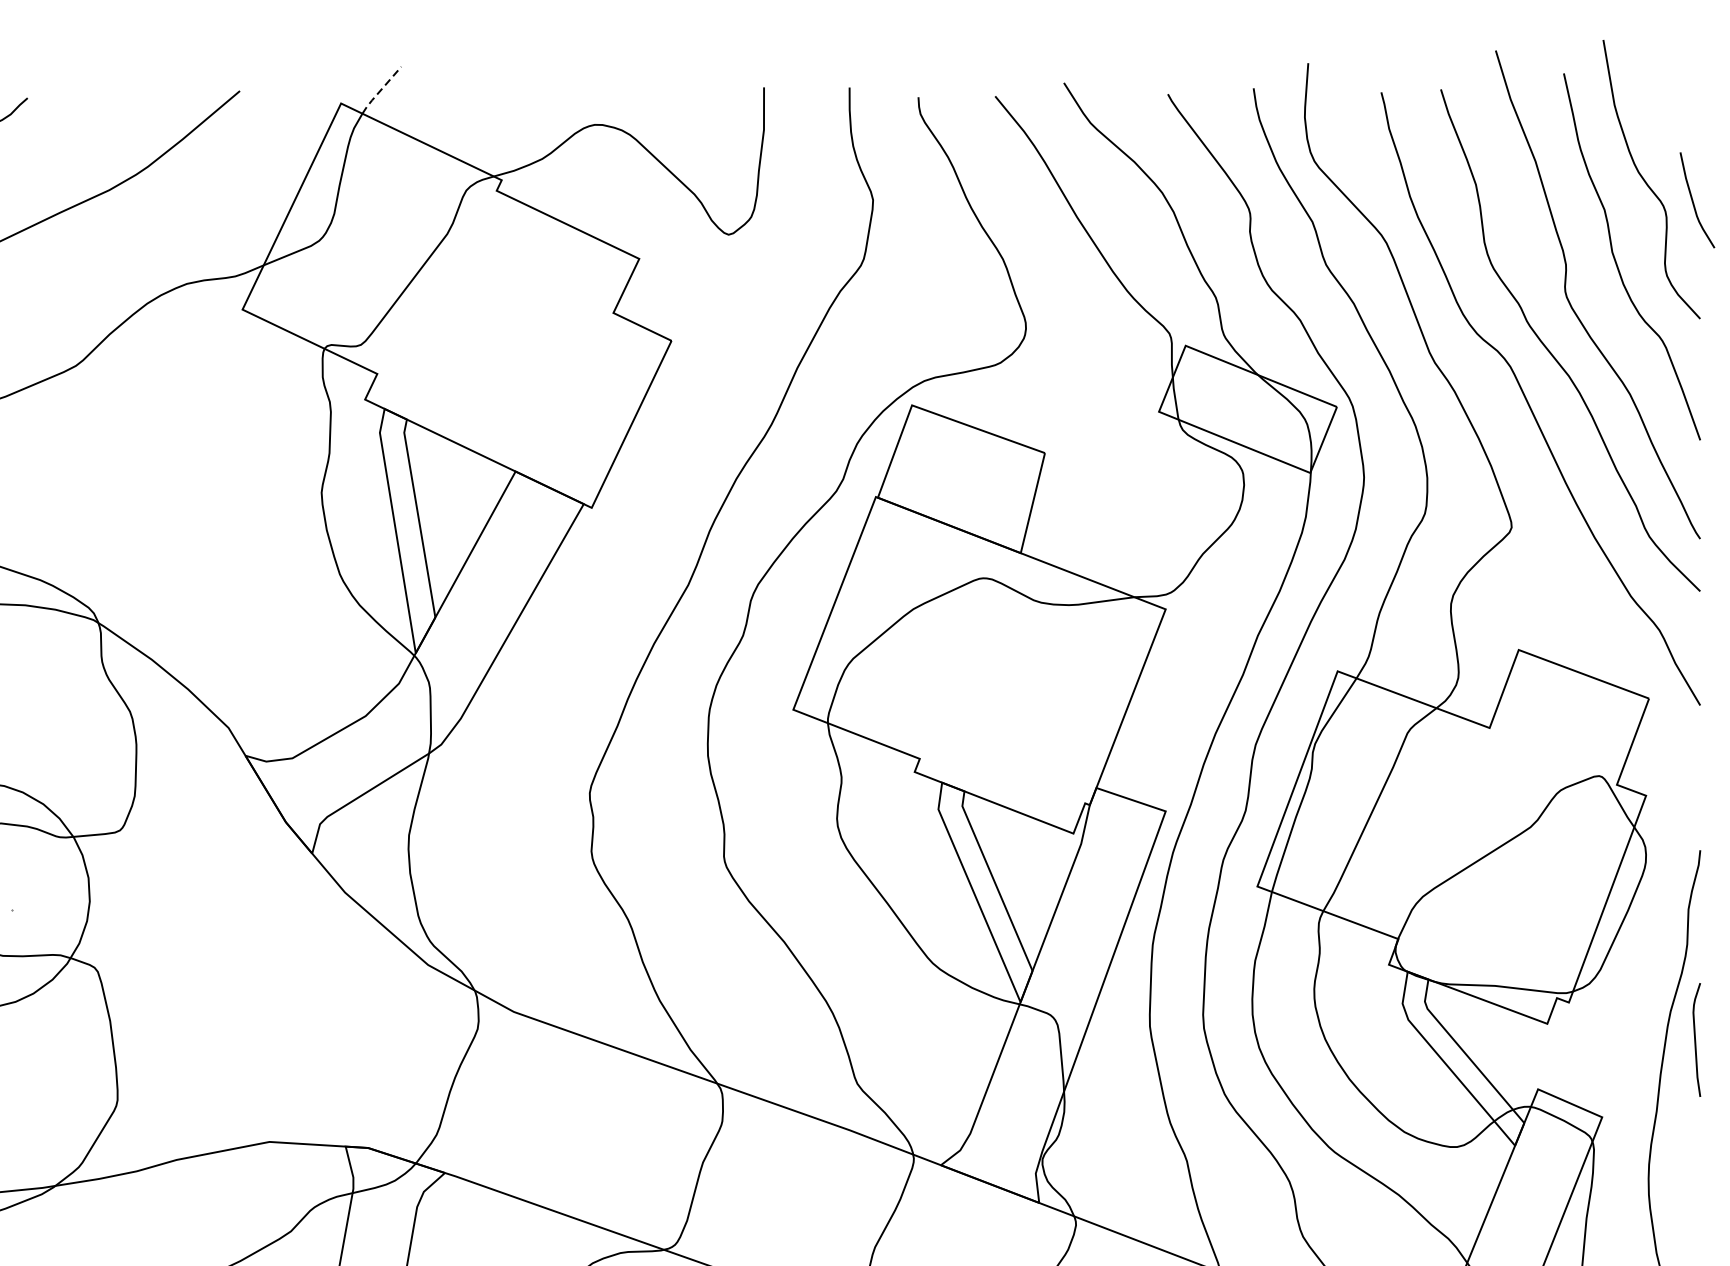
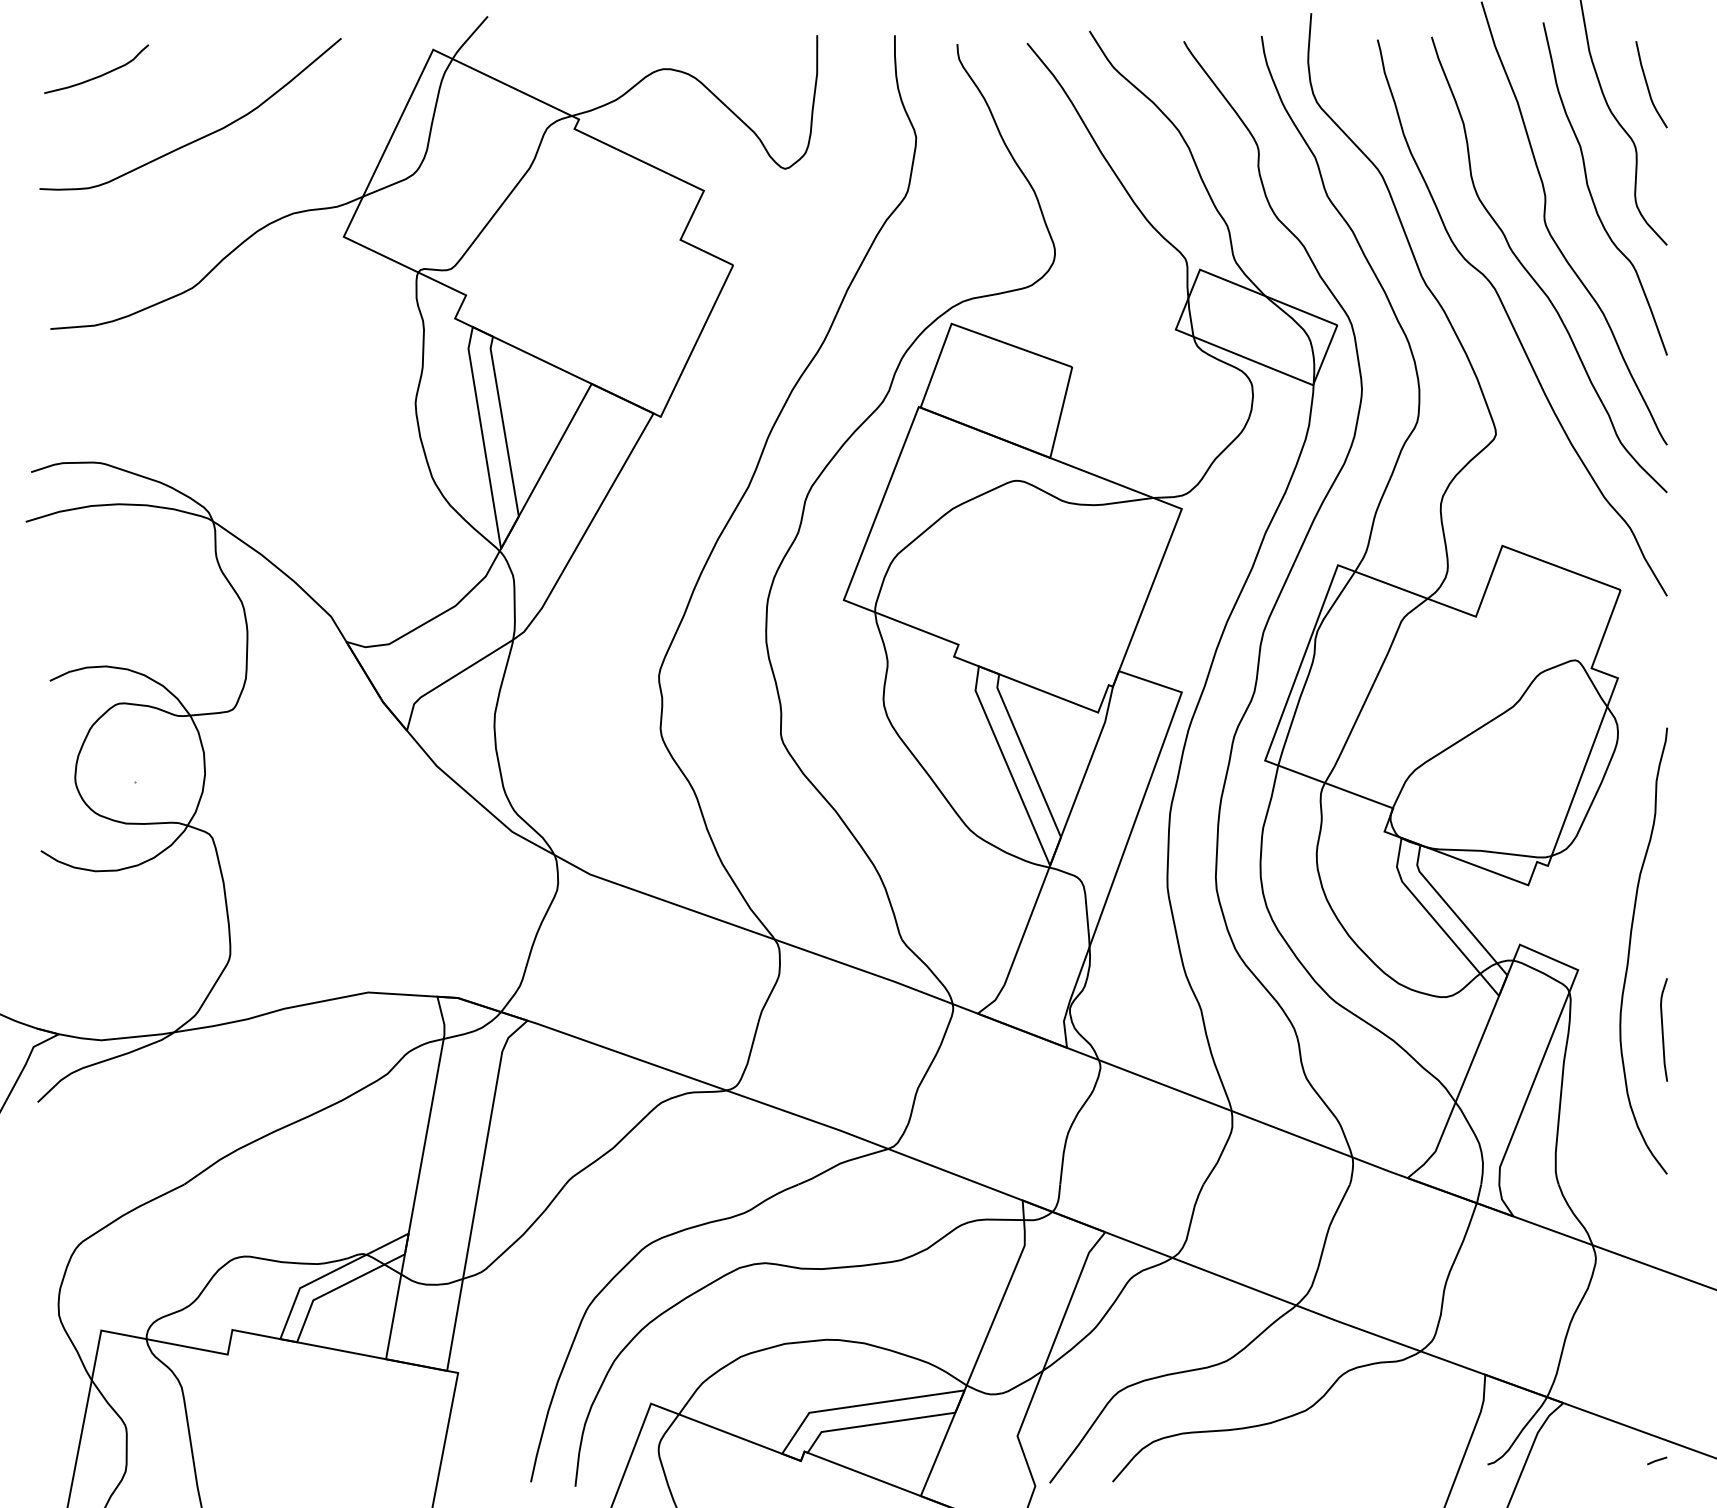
line: (381, 91) -> (469, 38), dashed -> solid
curve: (1694, 201) -> (1648, 85), moved
curve: (1696, 1039) -> (1663, 1029), moved

